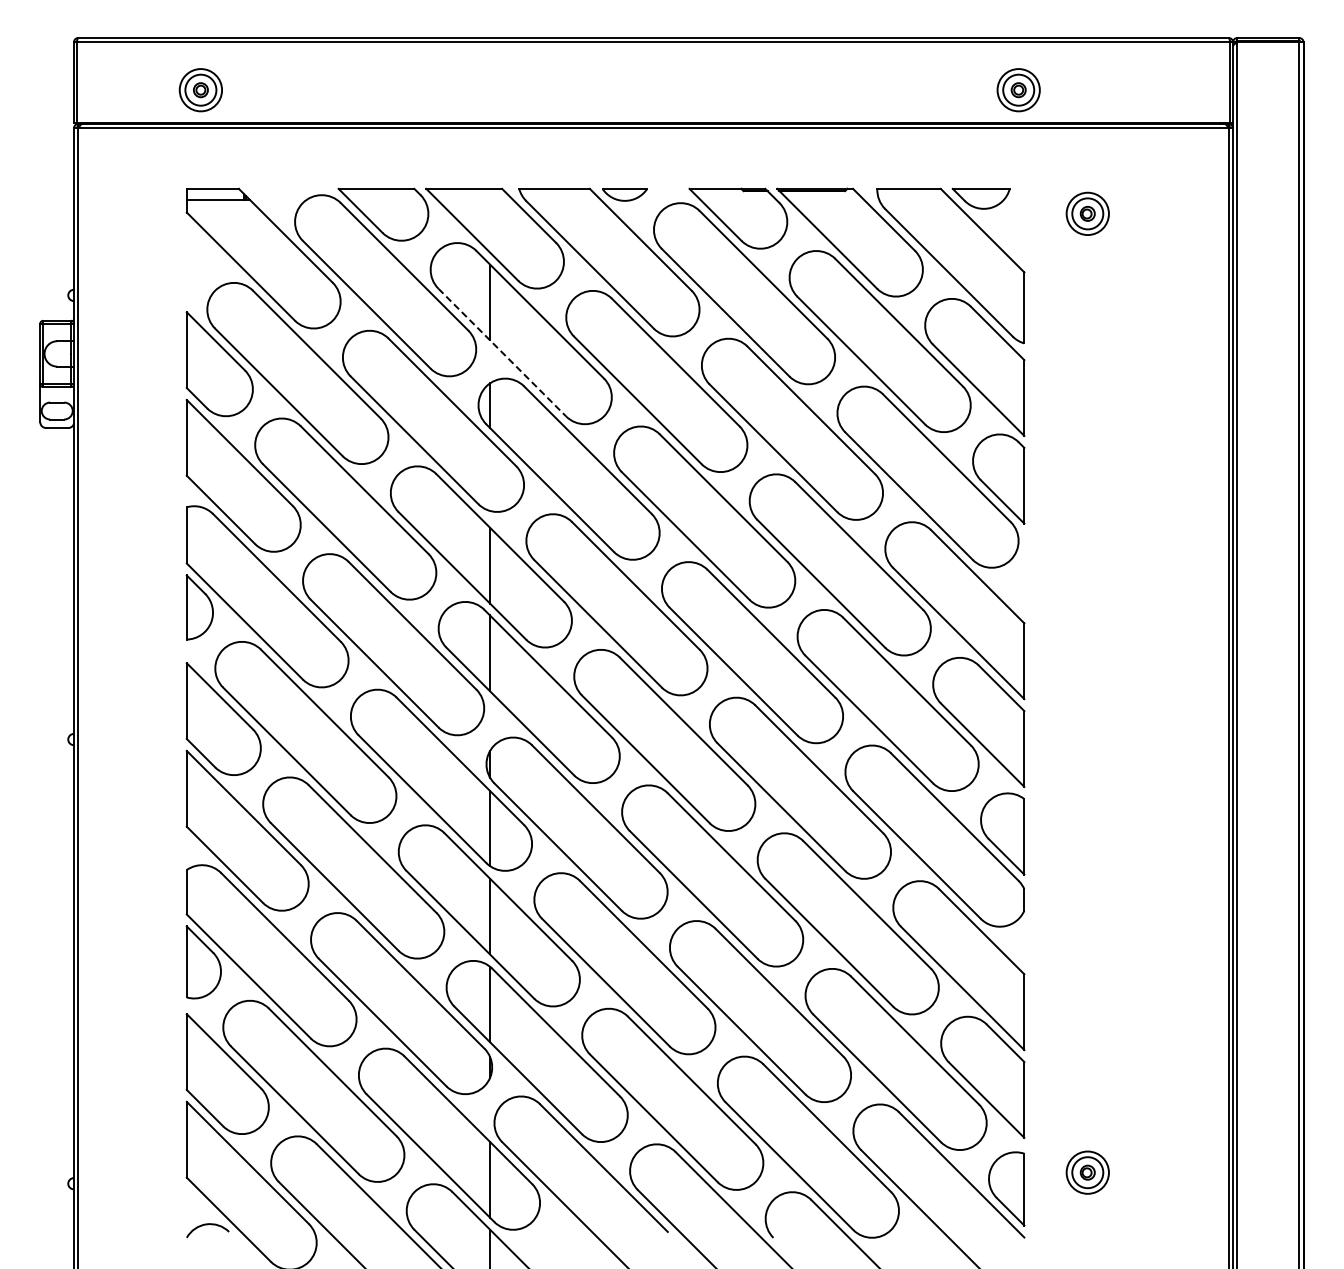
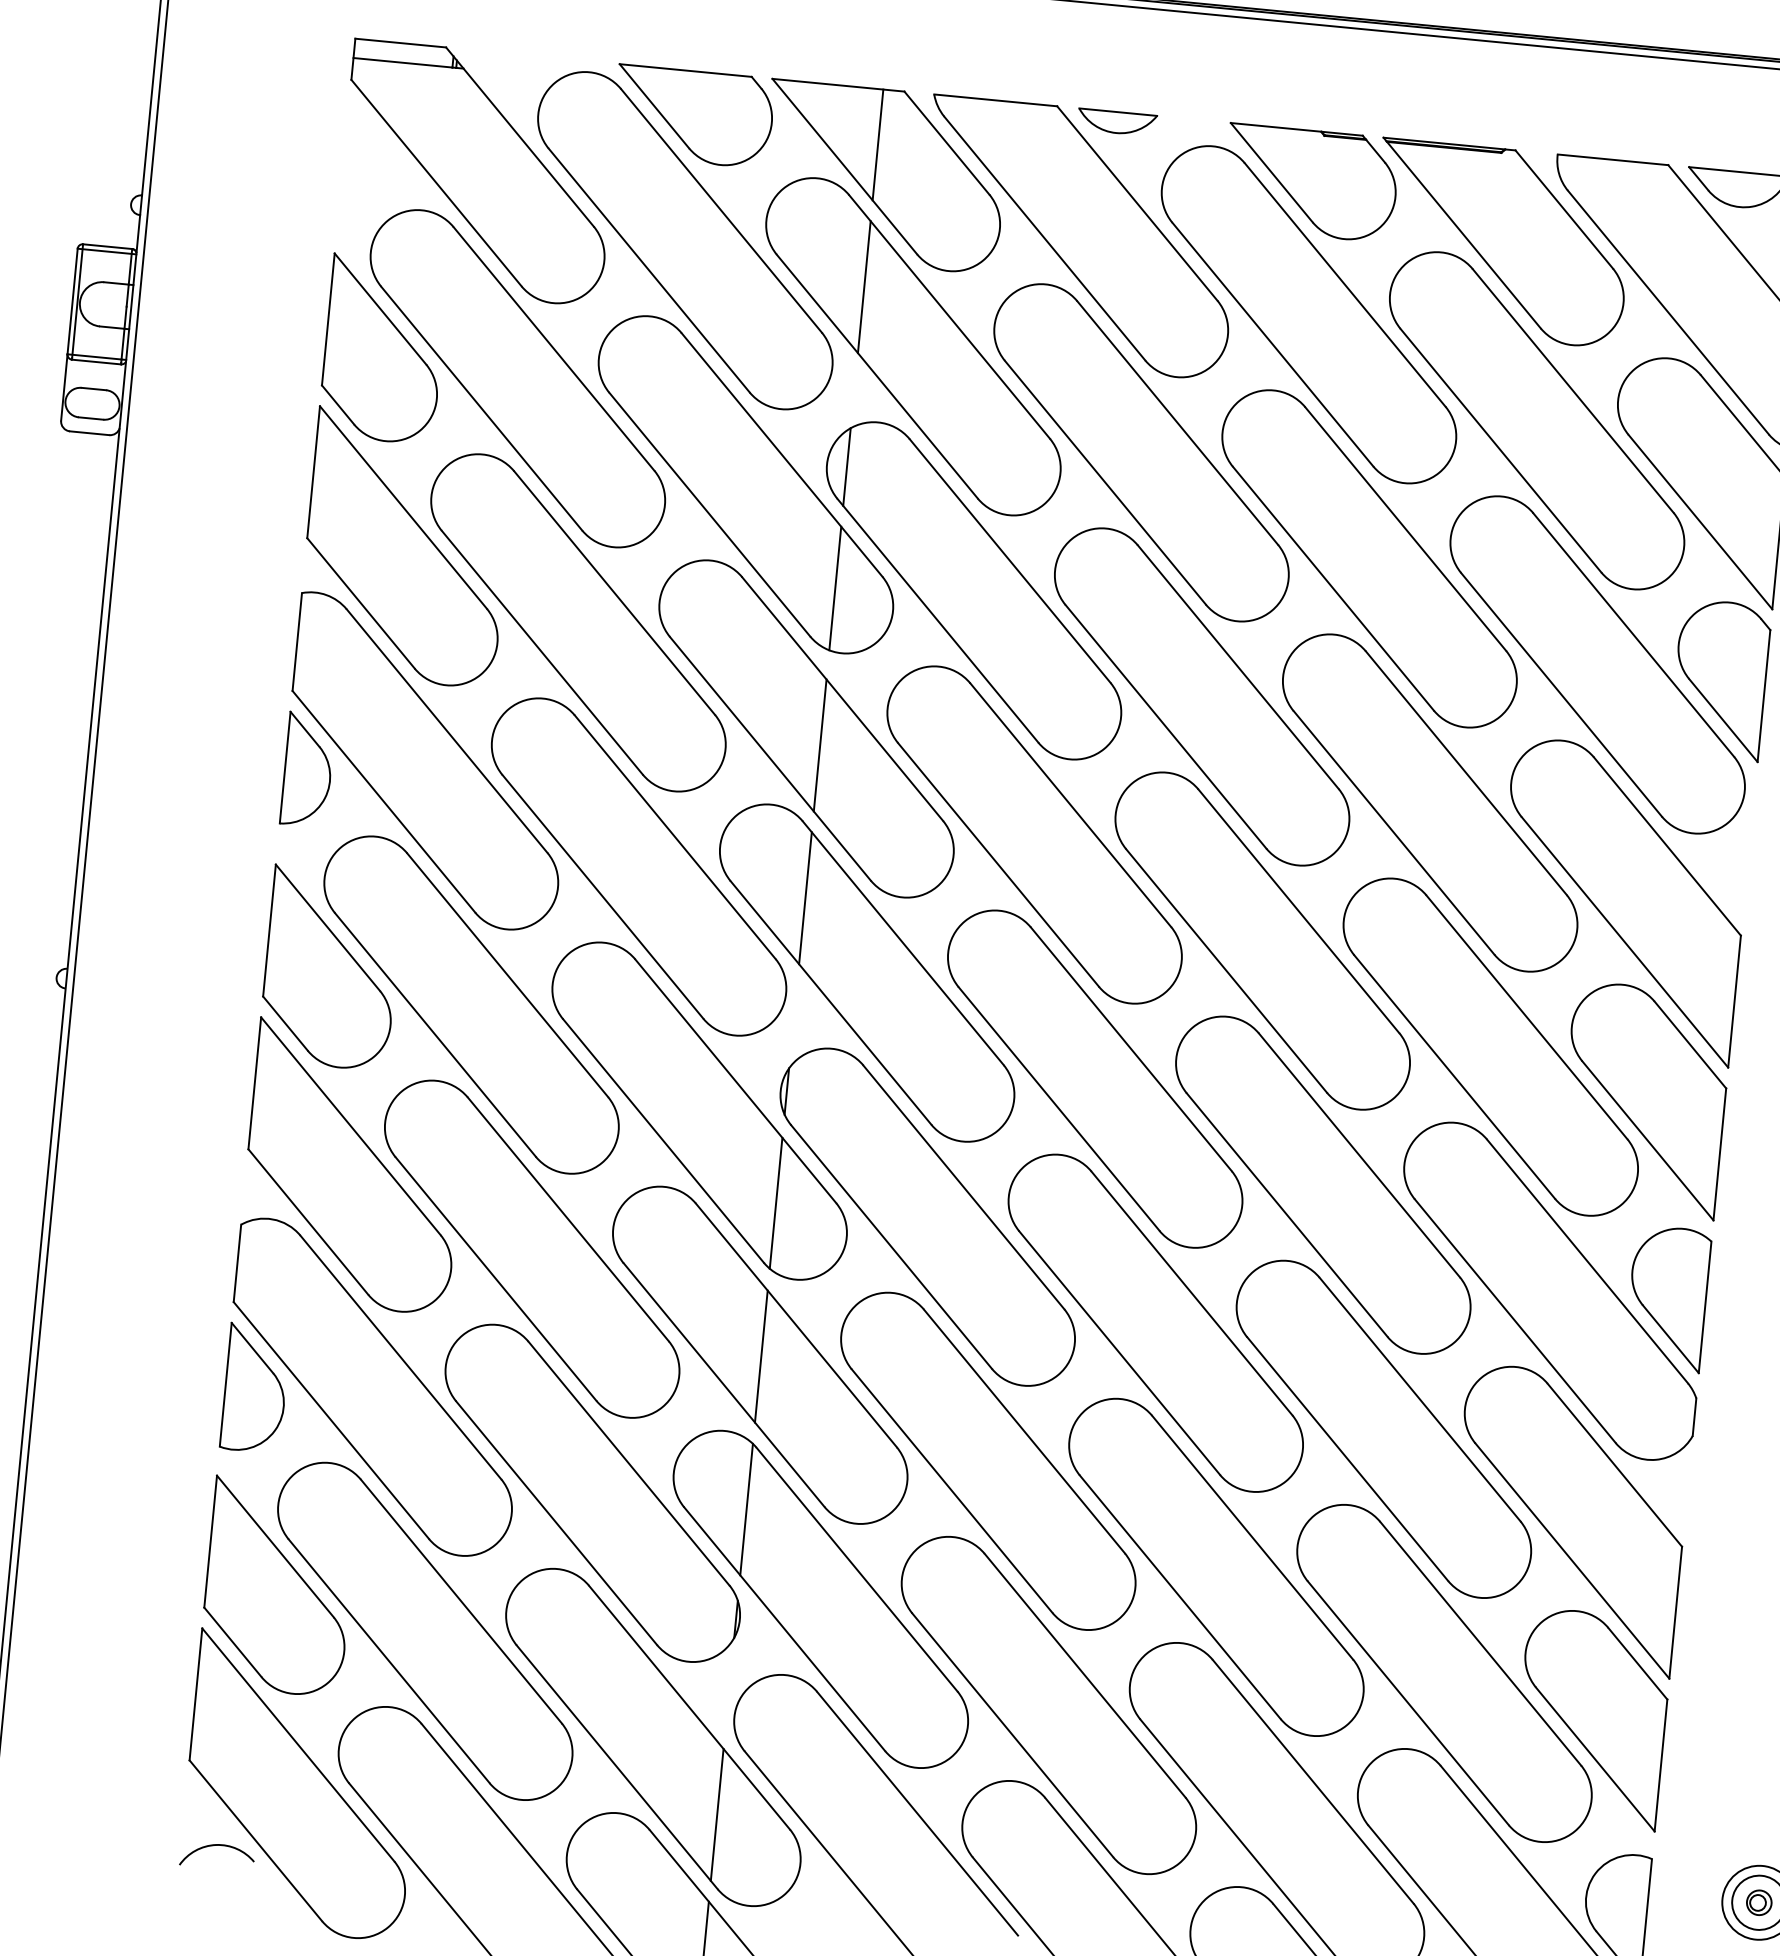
line: (490, 220) -> (878, 144), added
line: (502, 352) -> (877, 376), dashed -> solid
line: (490, 474) -> (836, 586), added

